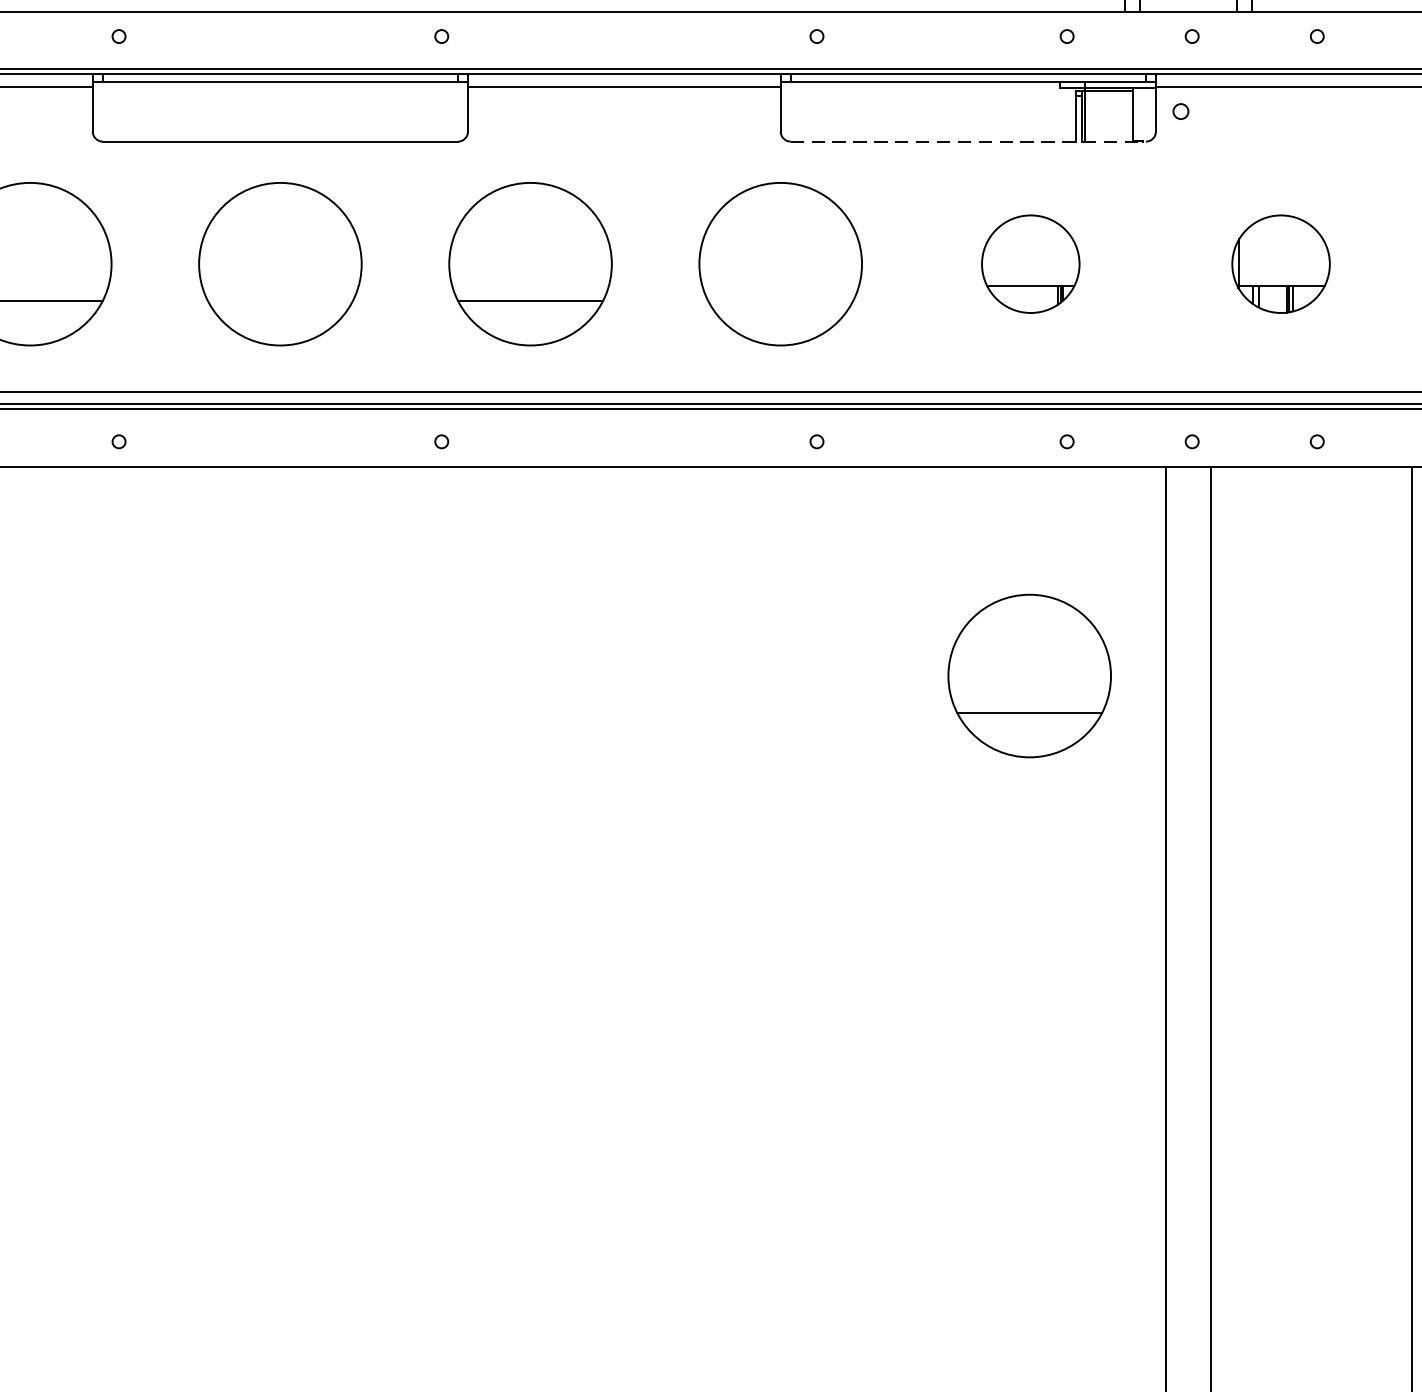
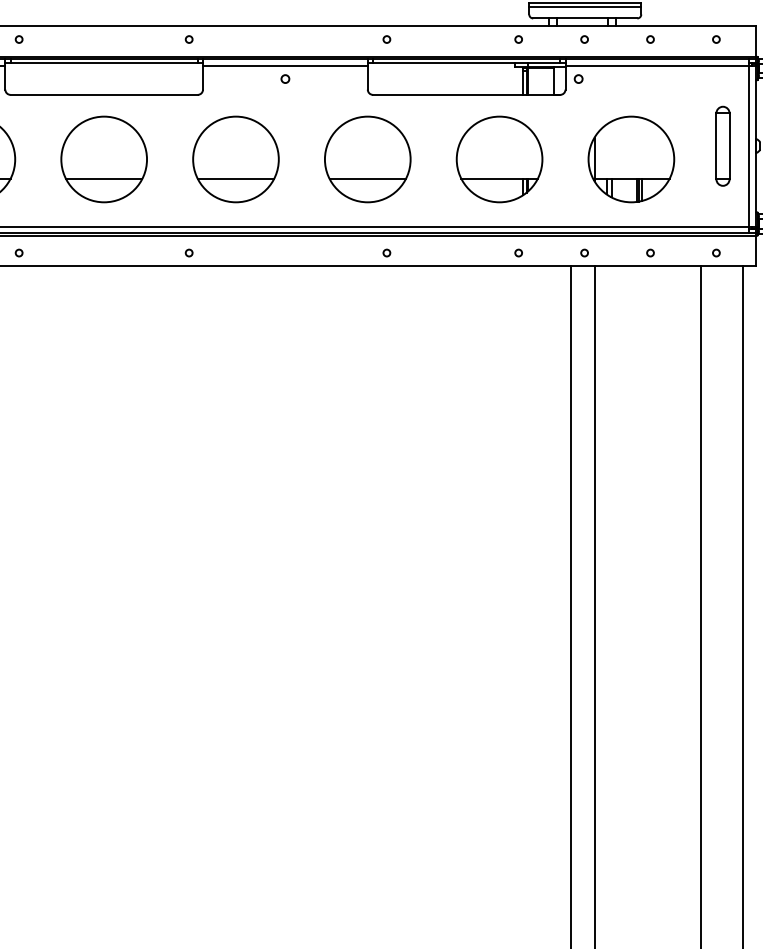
circle: (624, 110) -> (285, 78), added
line: (968, 140) -> (466, 94), dashed -> solid
part: (1030, 264) -> (499, 159), size x1.67
part: (1281, 264) -> (631, 159), size x1.67
line: (281, 302) -> (104, 179), added
line: (780, 302) -> (367, 179), added
part: (1028, 676) -> (498, 376), removed

